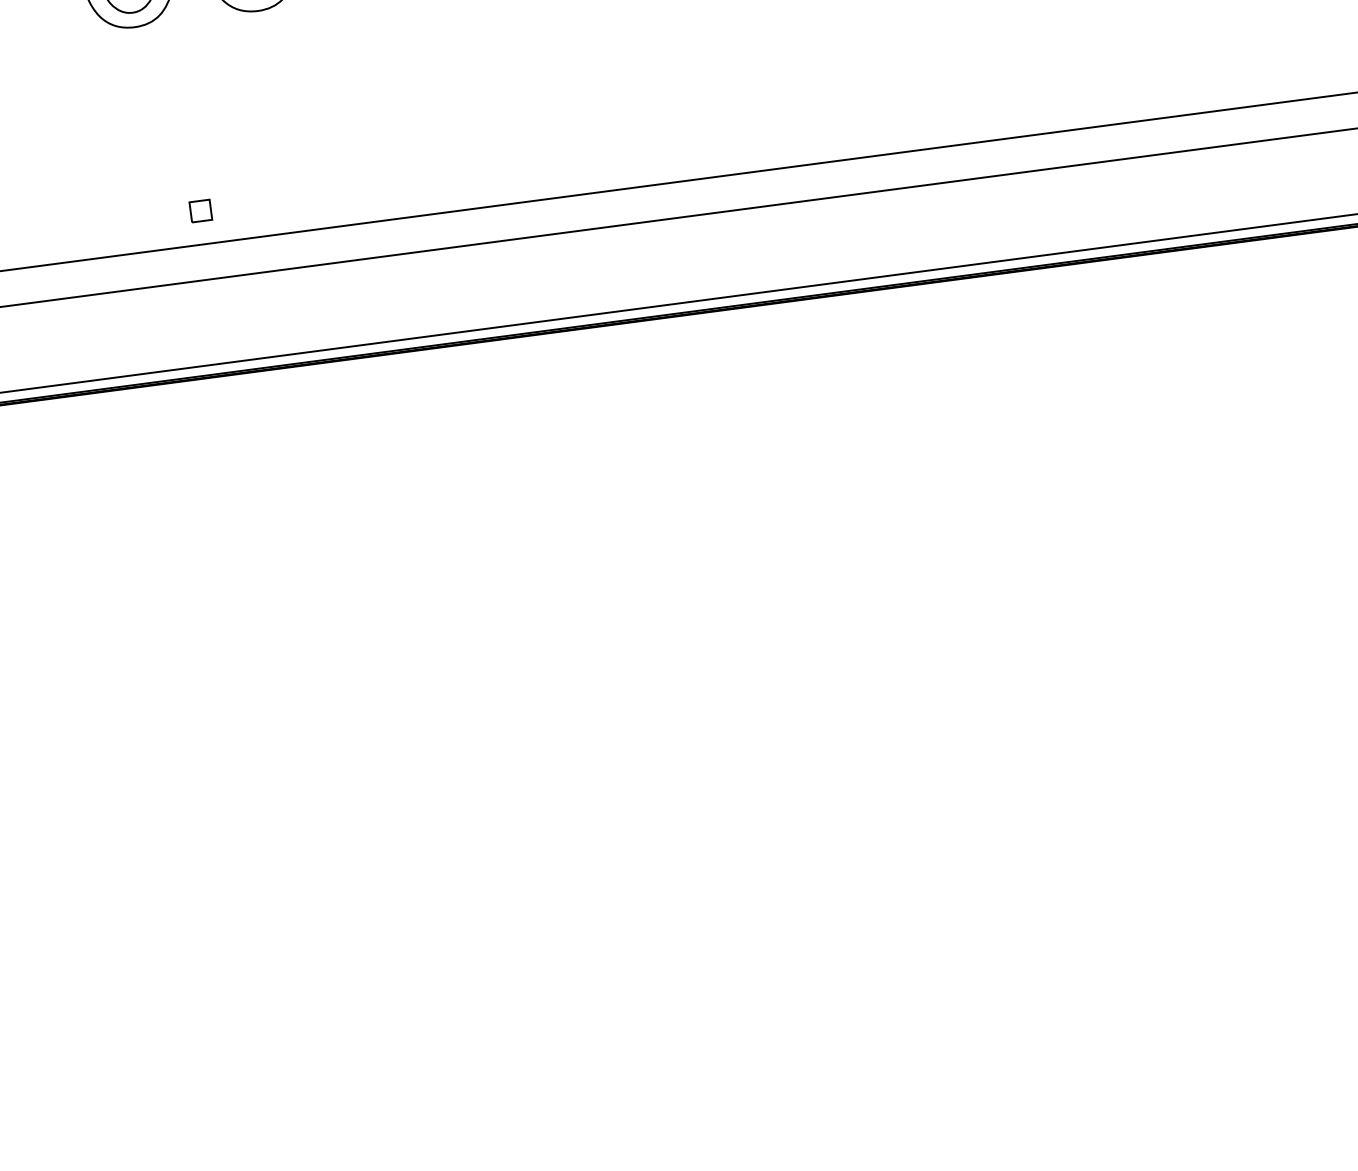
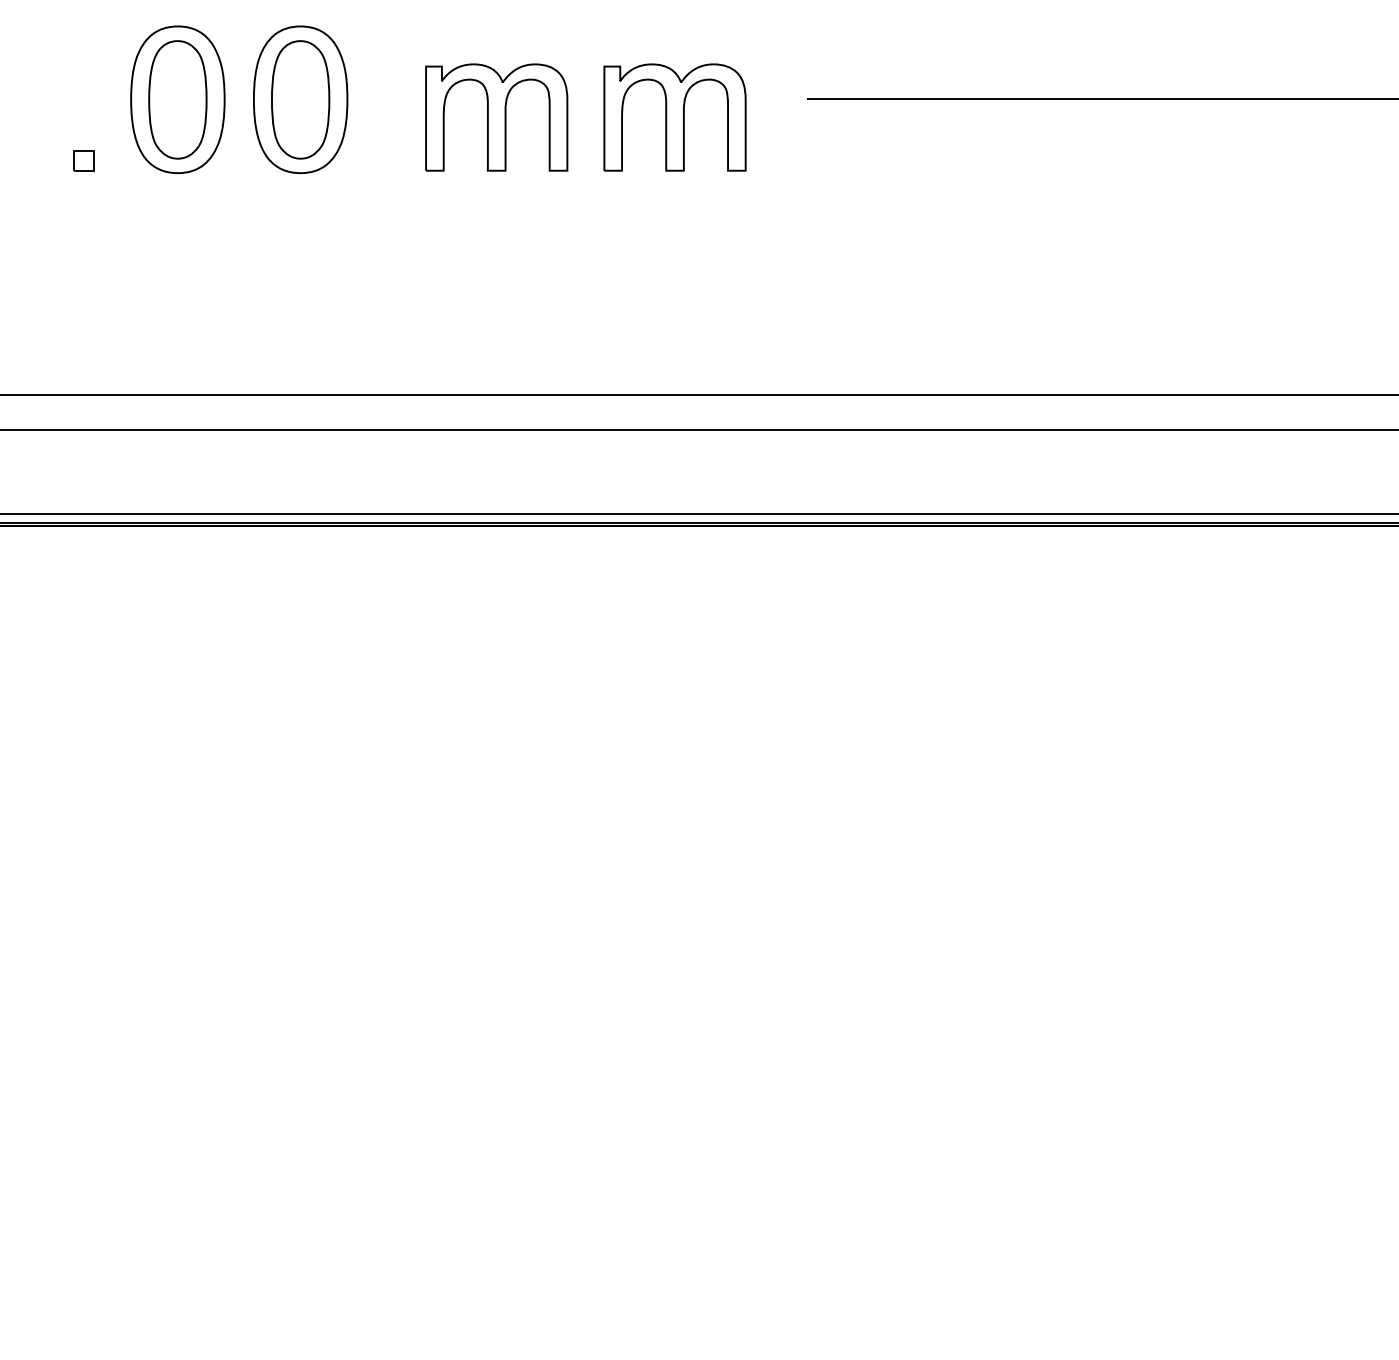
part: (200, 210) -> (83, 160), moved

